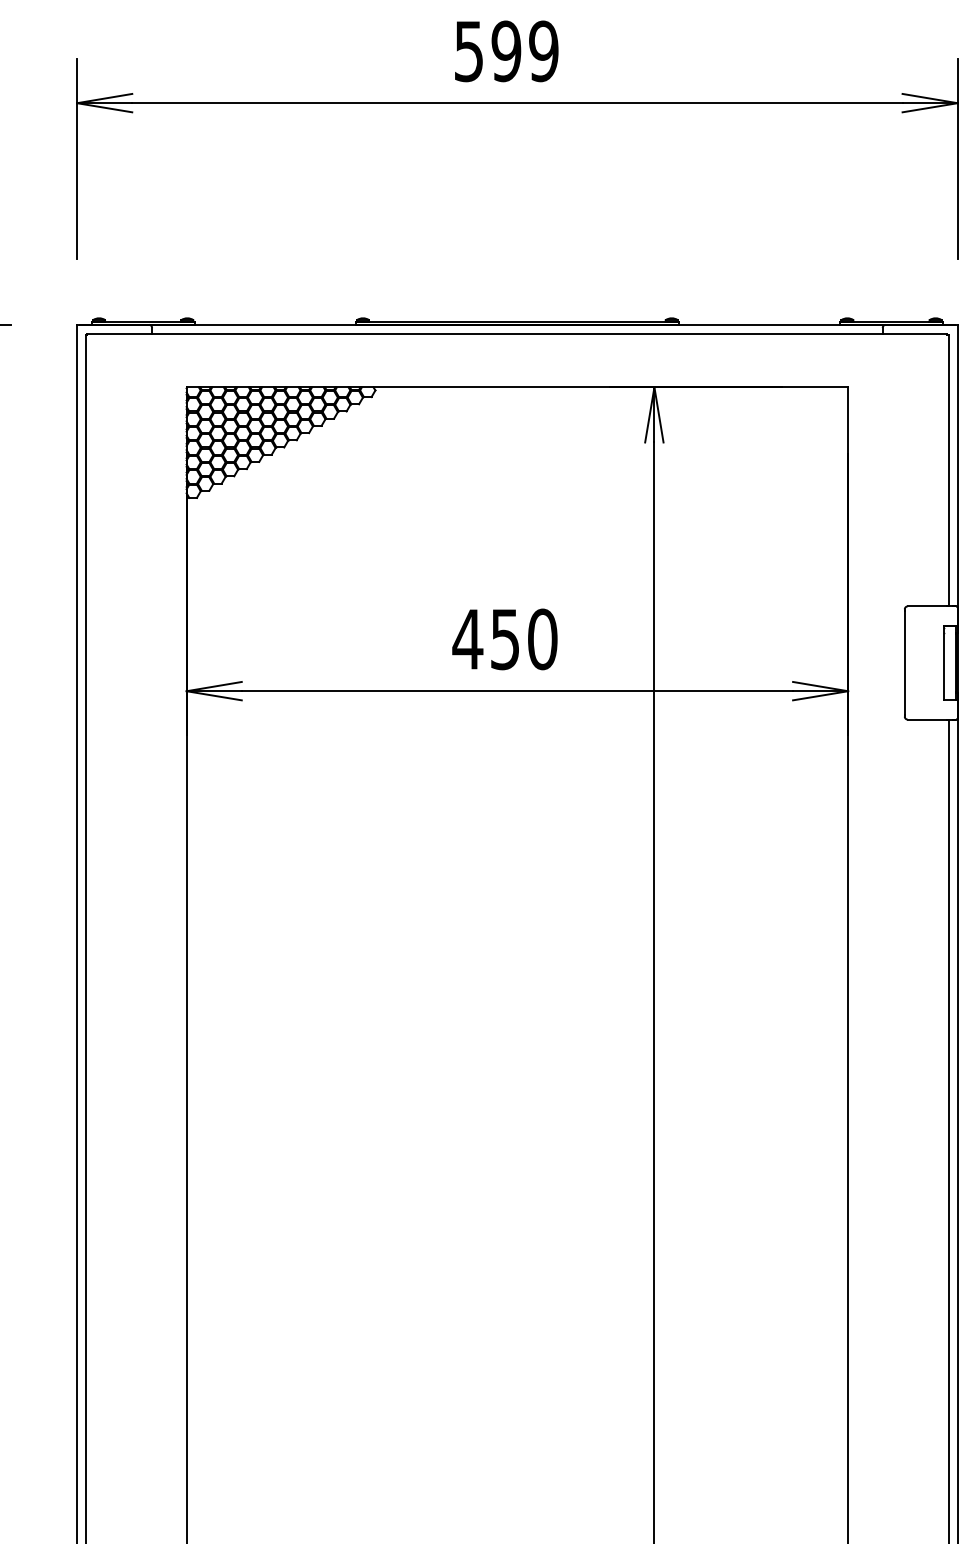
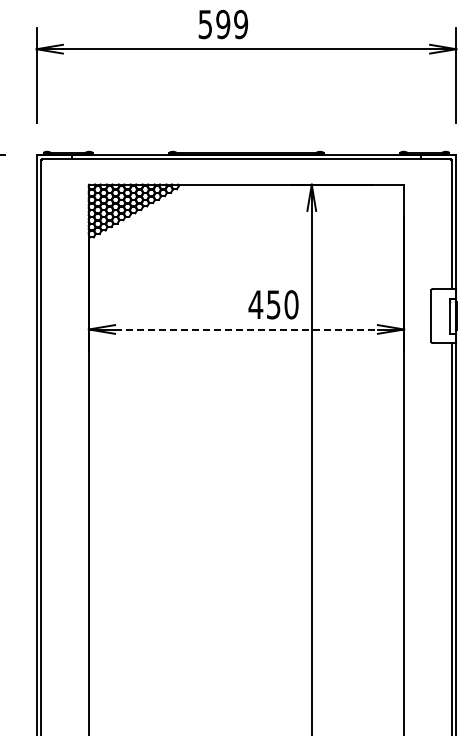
text: (504, 51) -> (222, 24), moved
text: (504, 638) -> (273, 304), moved
line: (519, 691) -> (247, 329), solid -> dashed

